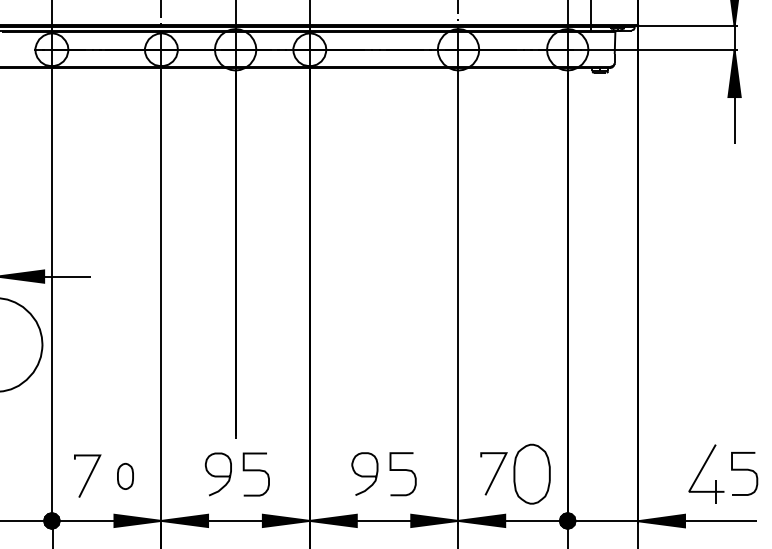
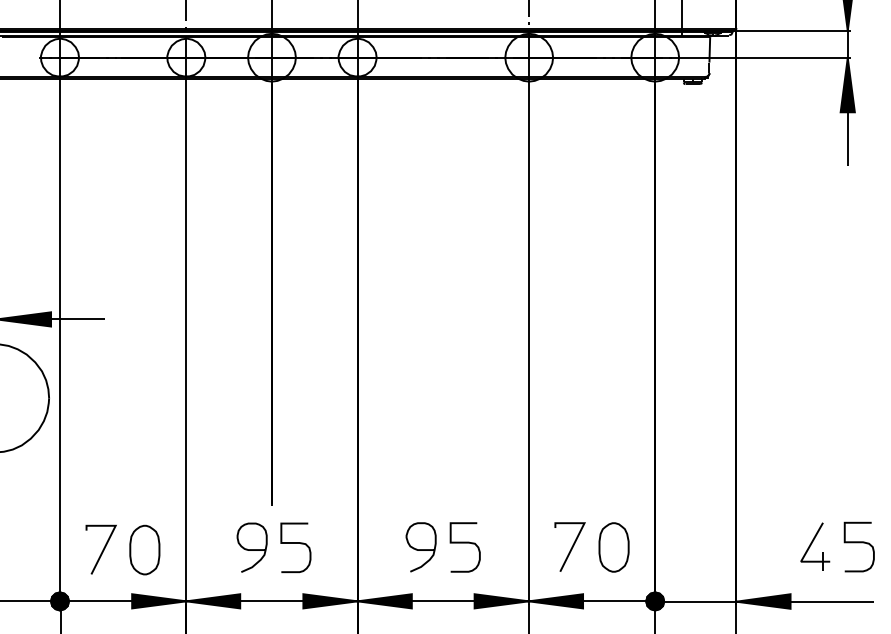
part: (706, 473) -> (815, 546), size x0.71
part: (531, 474) -> (613, 547), size x0.71
part: (125, 475) -> (144, 549), size x1.67

